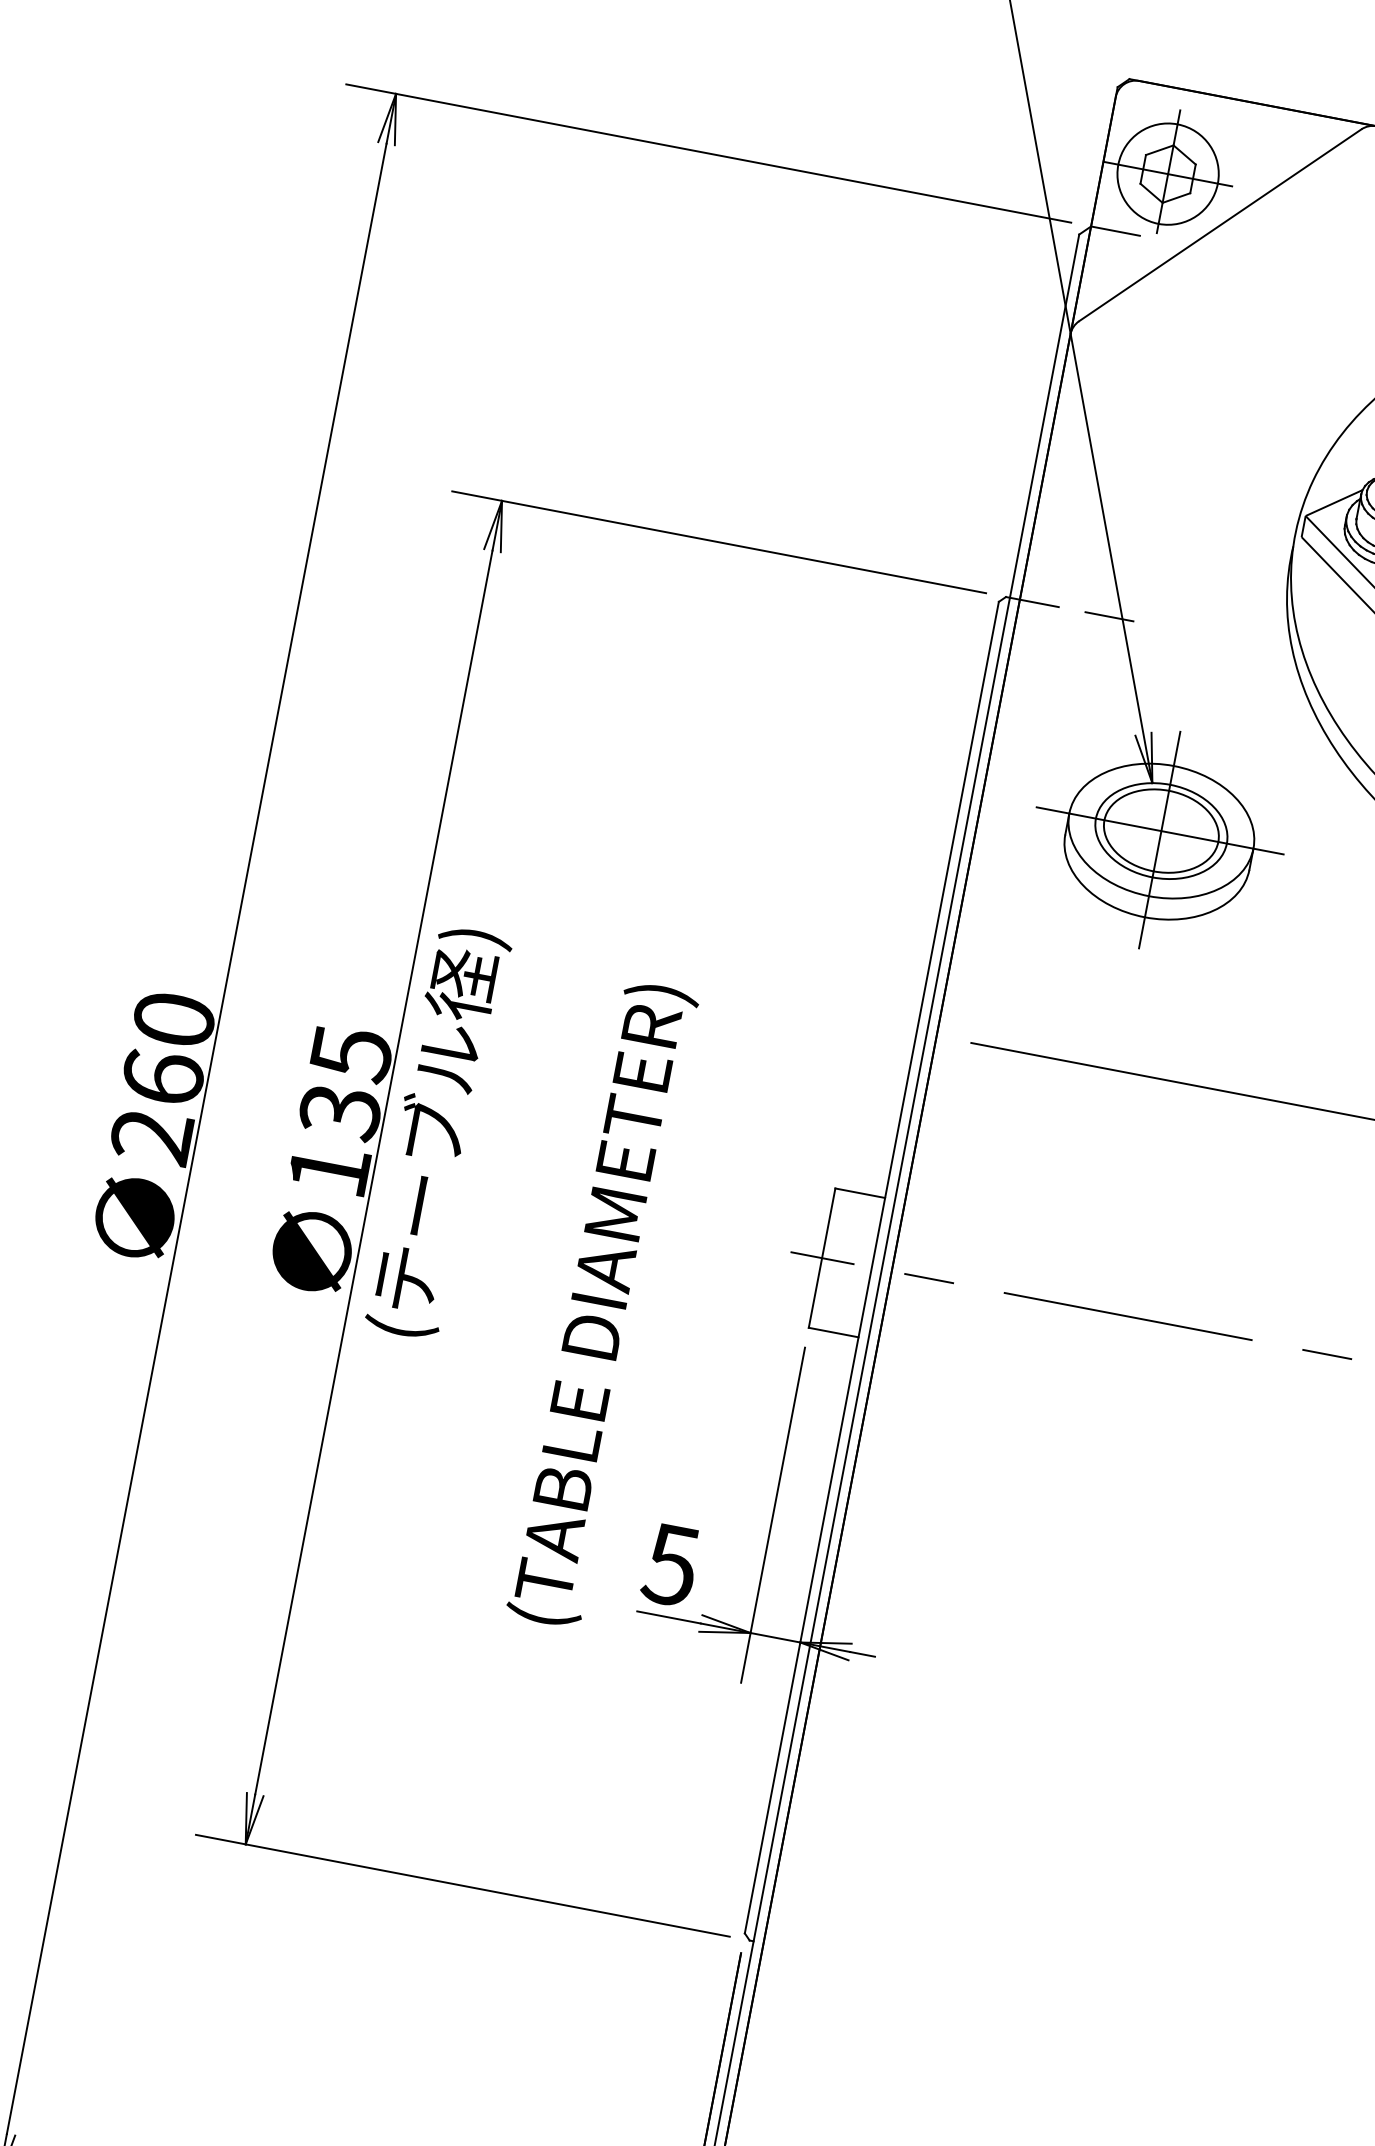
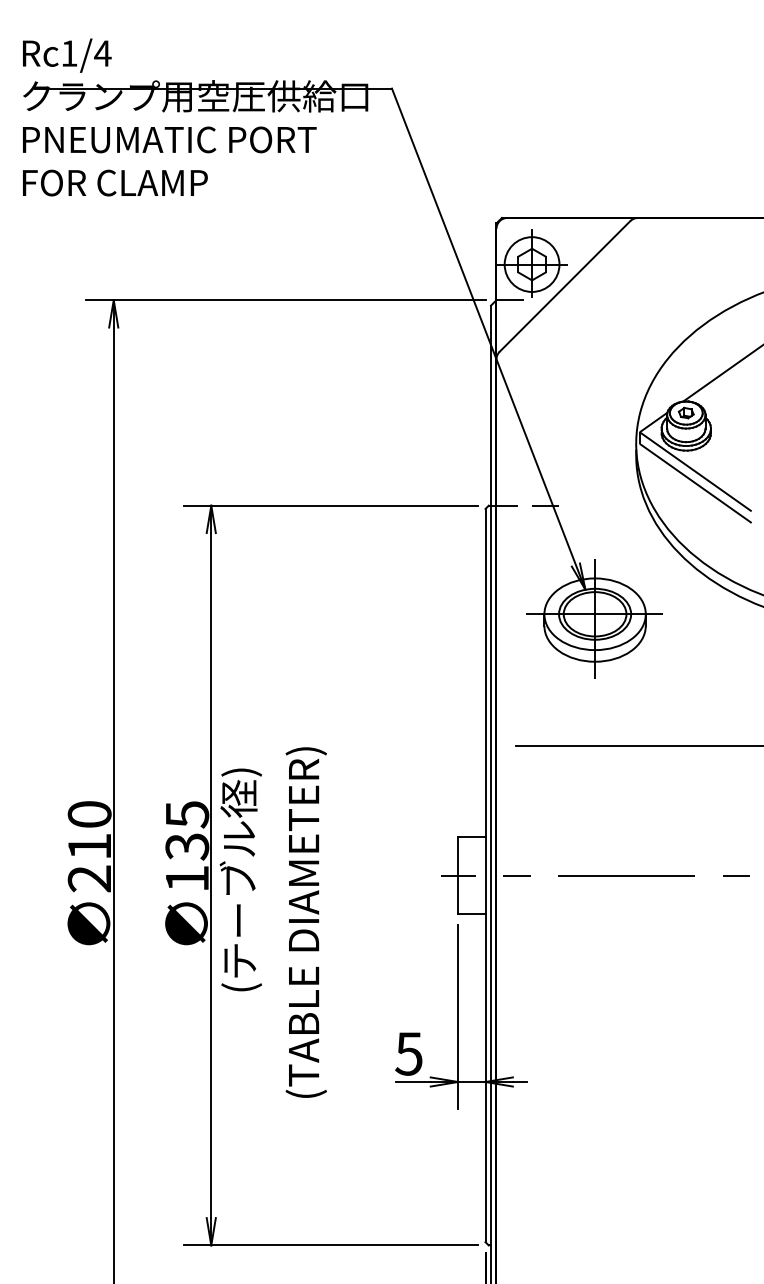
text: (162, 1077) -> (89, 846), 260 -> 210
text: (436, 1131) -> (240, 879), moved
text: (601, 1304) -> (305, 922), moved

